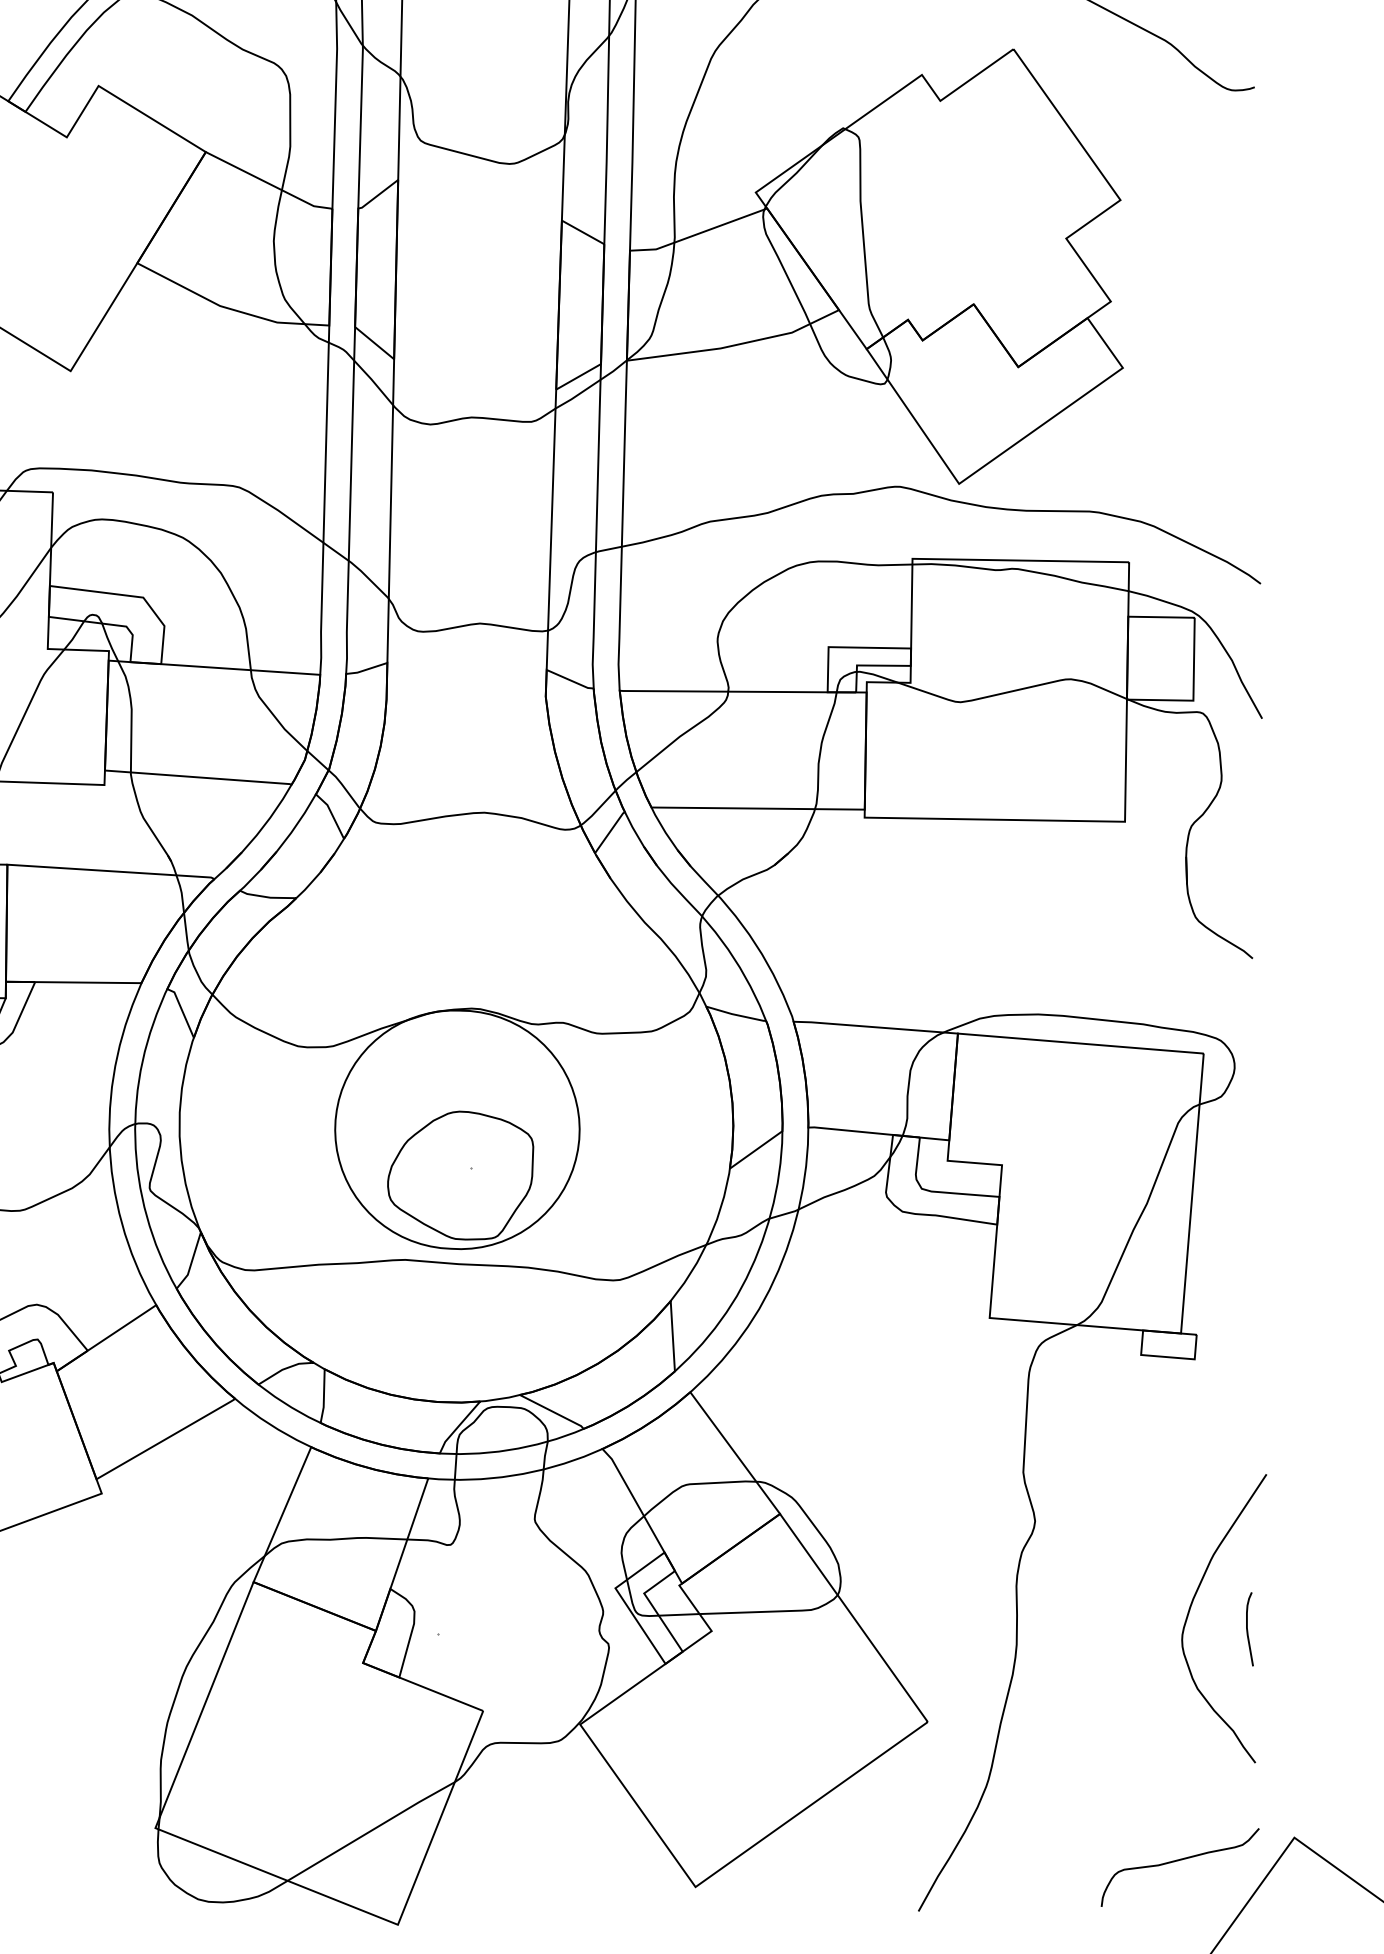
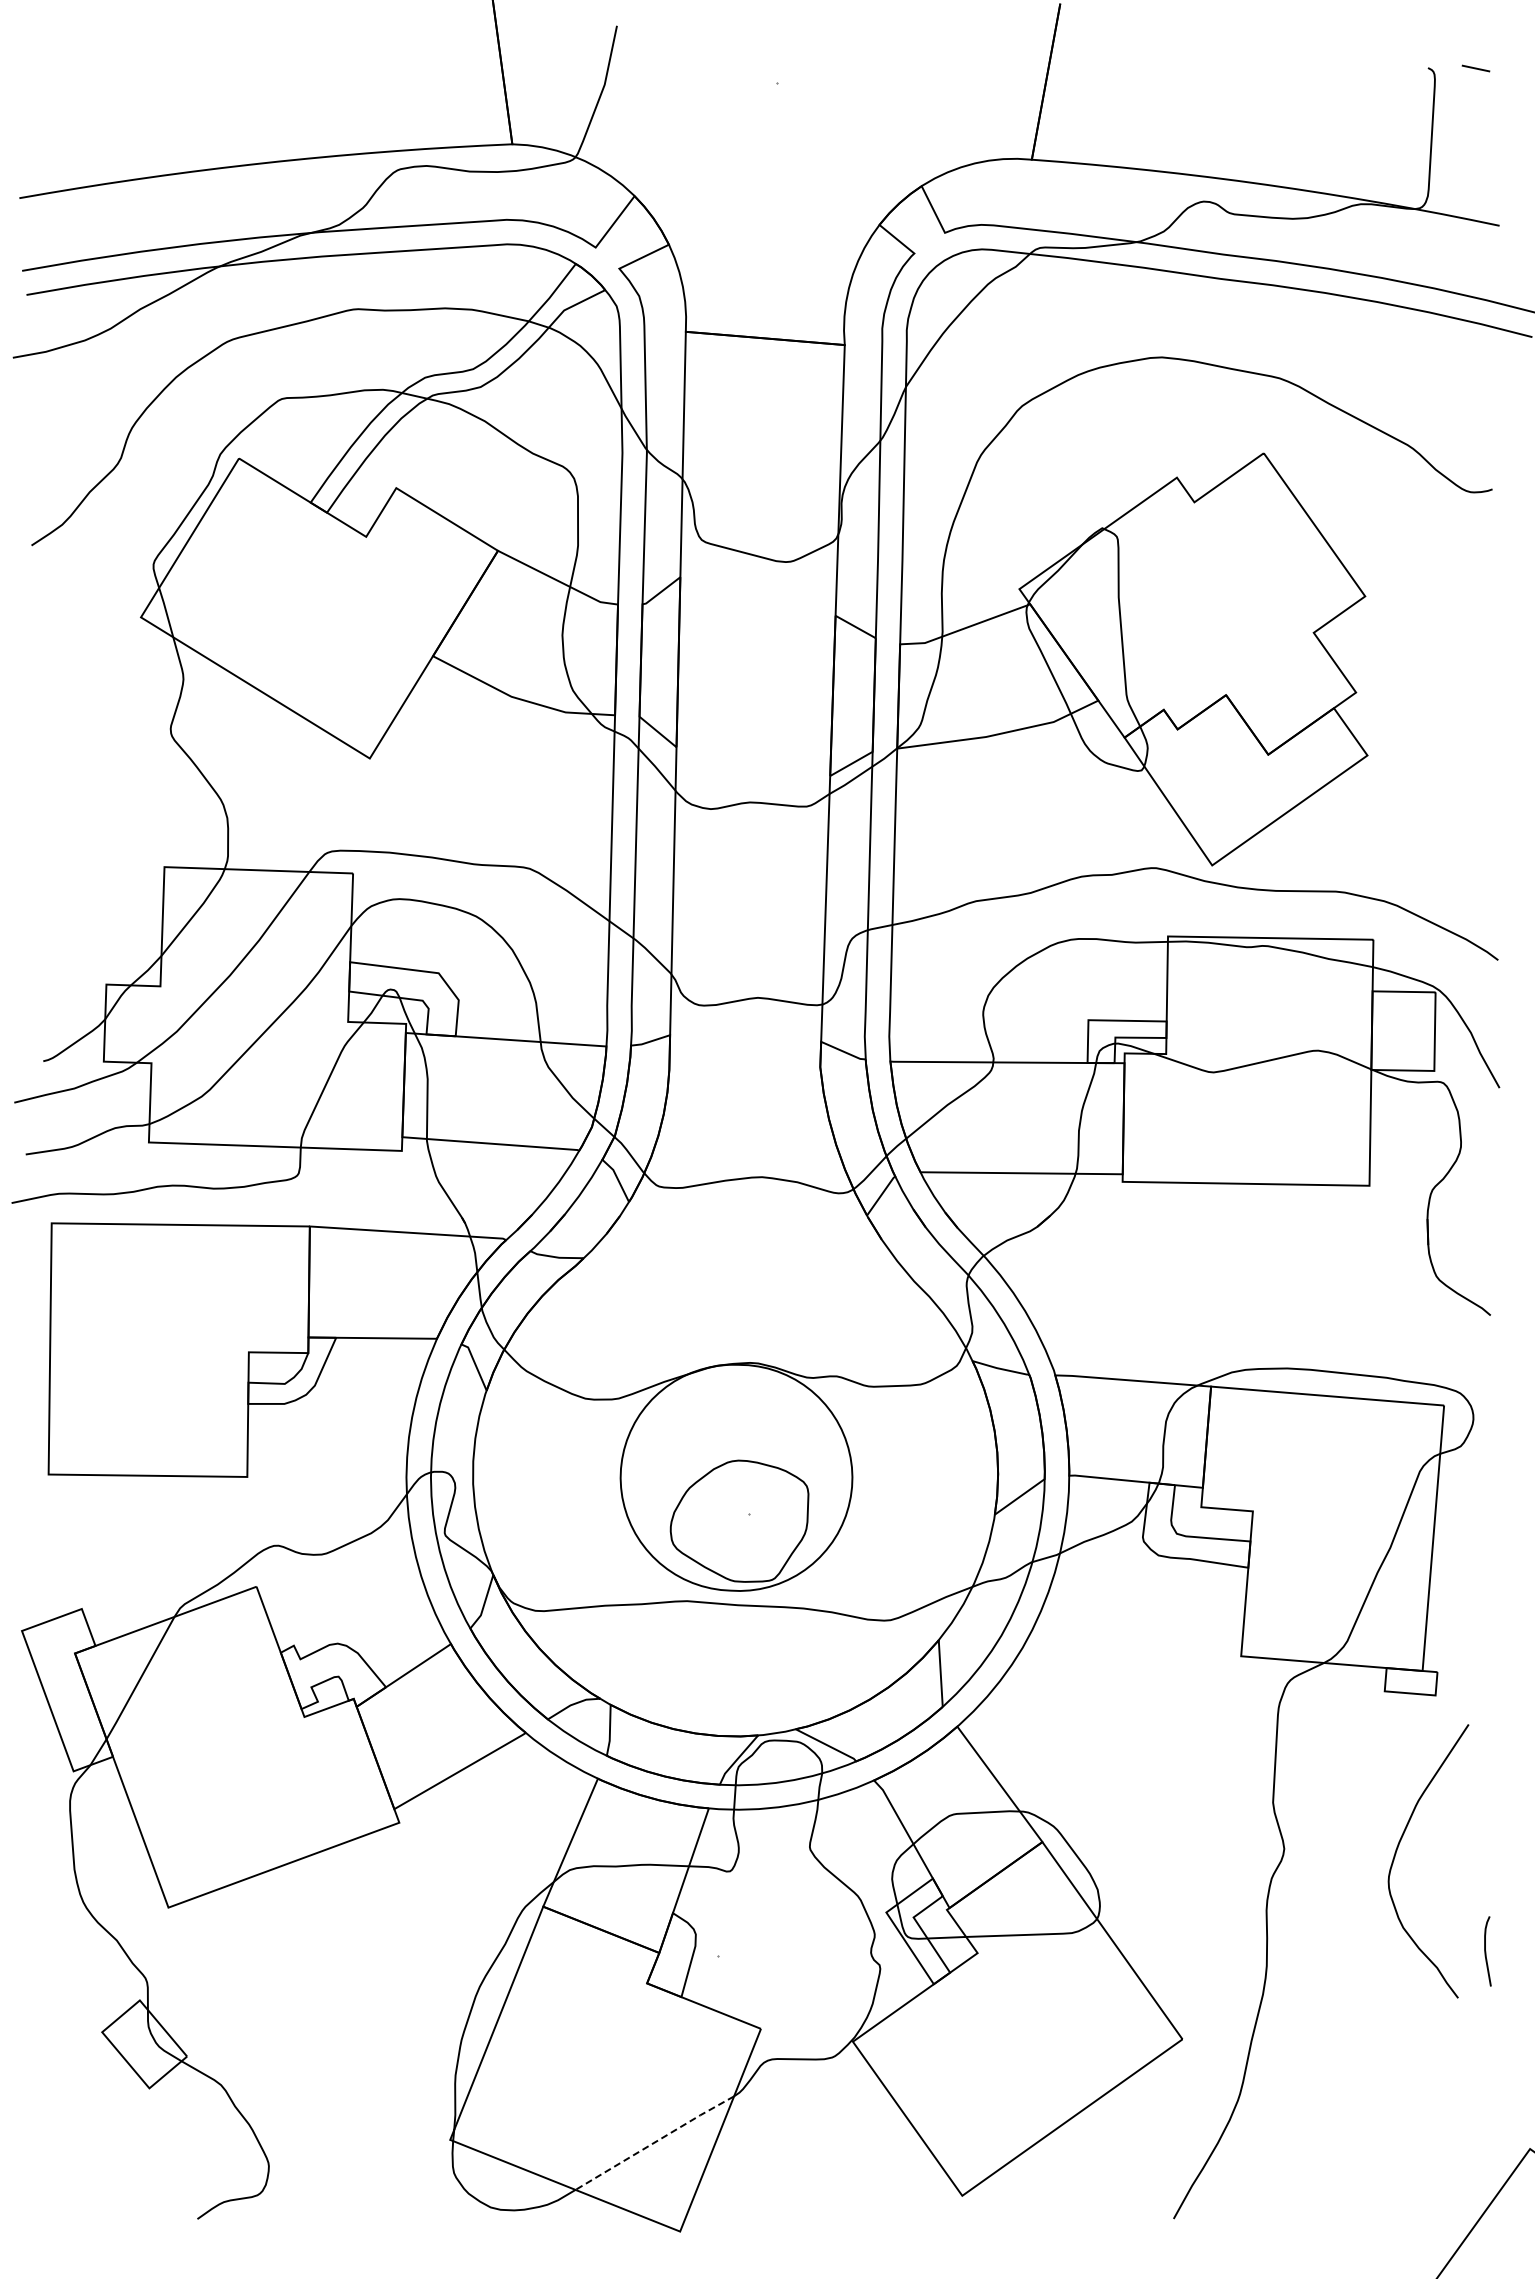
curve: (1192, 1605) -> (1398, 1848), moved
line: (371, 1830) -> (655, 2142), solid -> dashed
curve: (1178, 1861) -> (1420, 2171), removed

